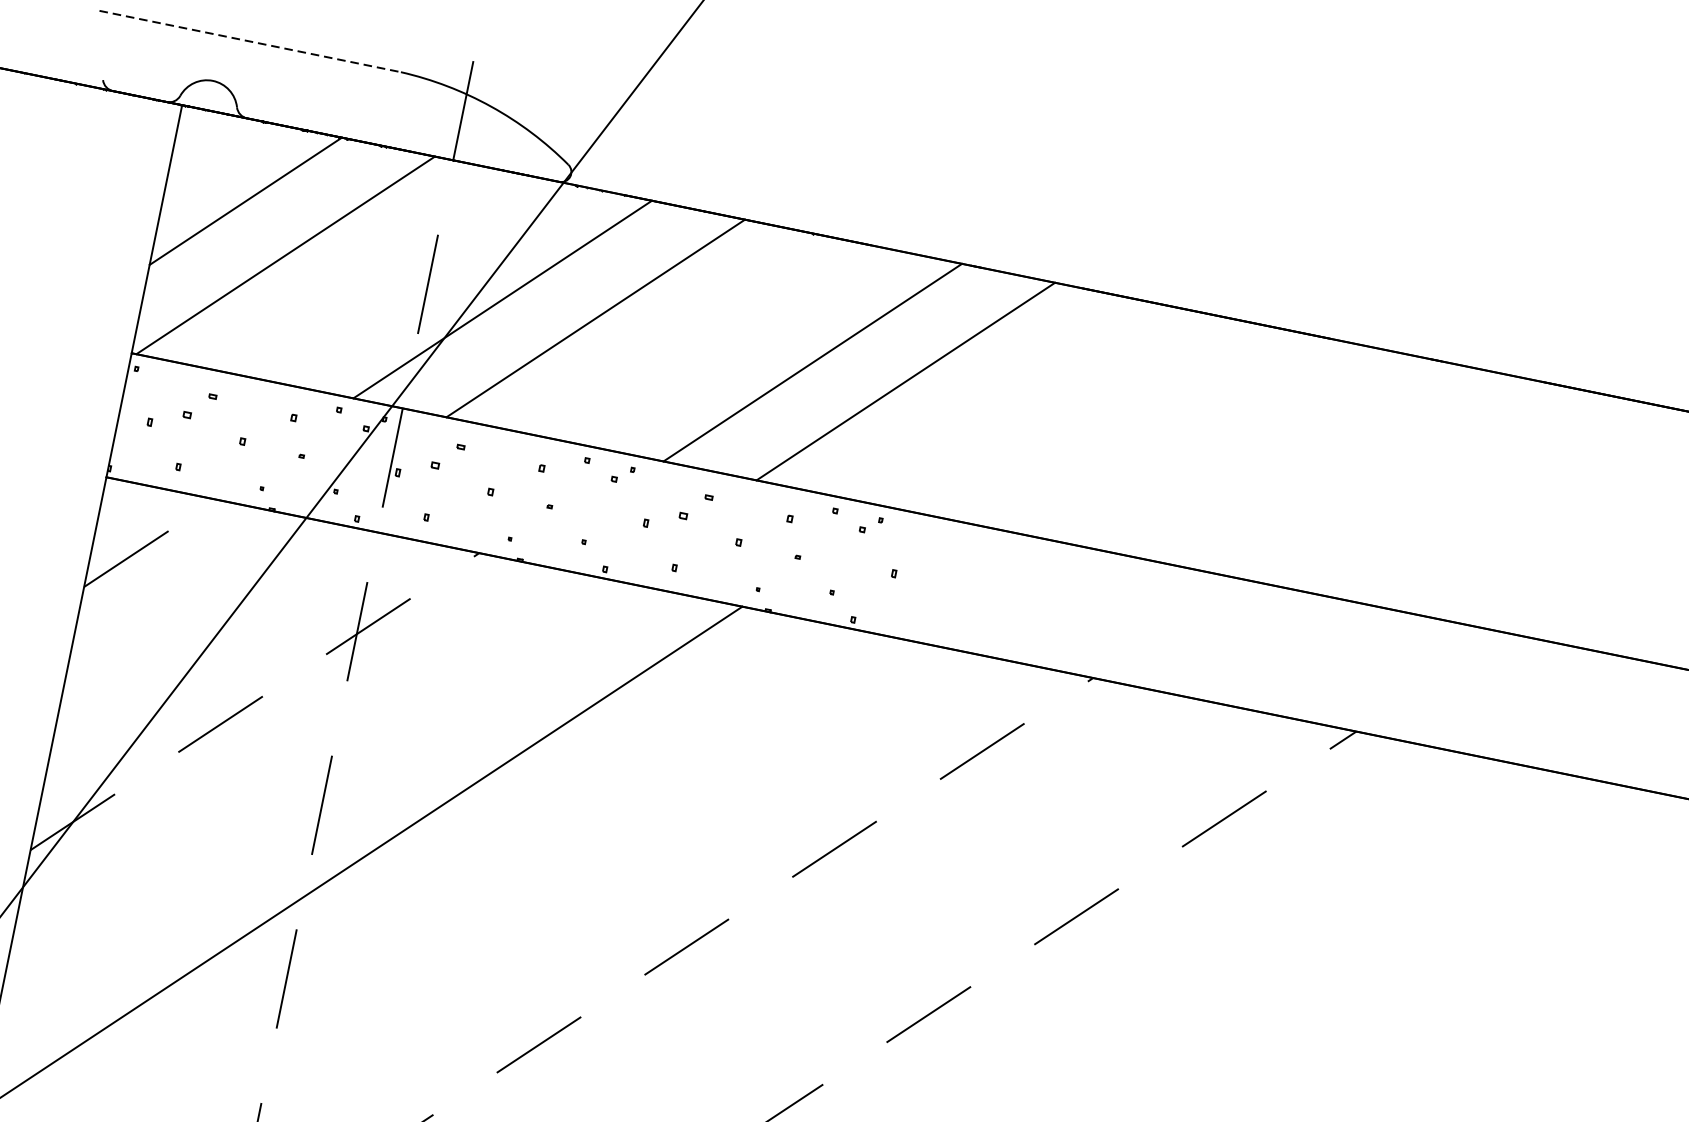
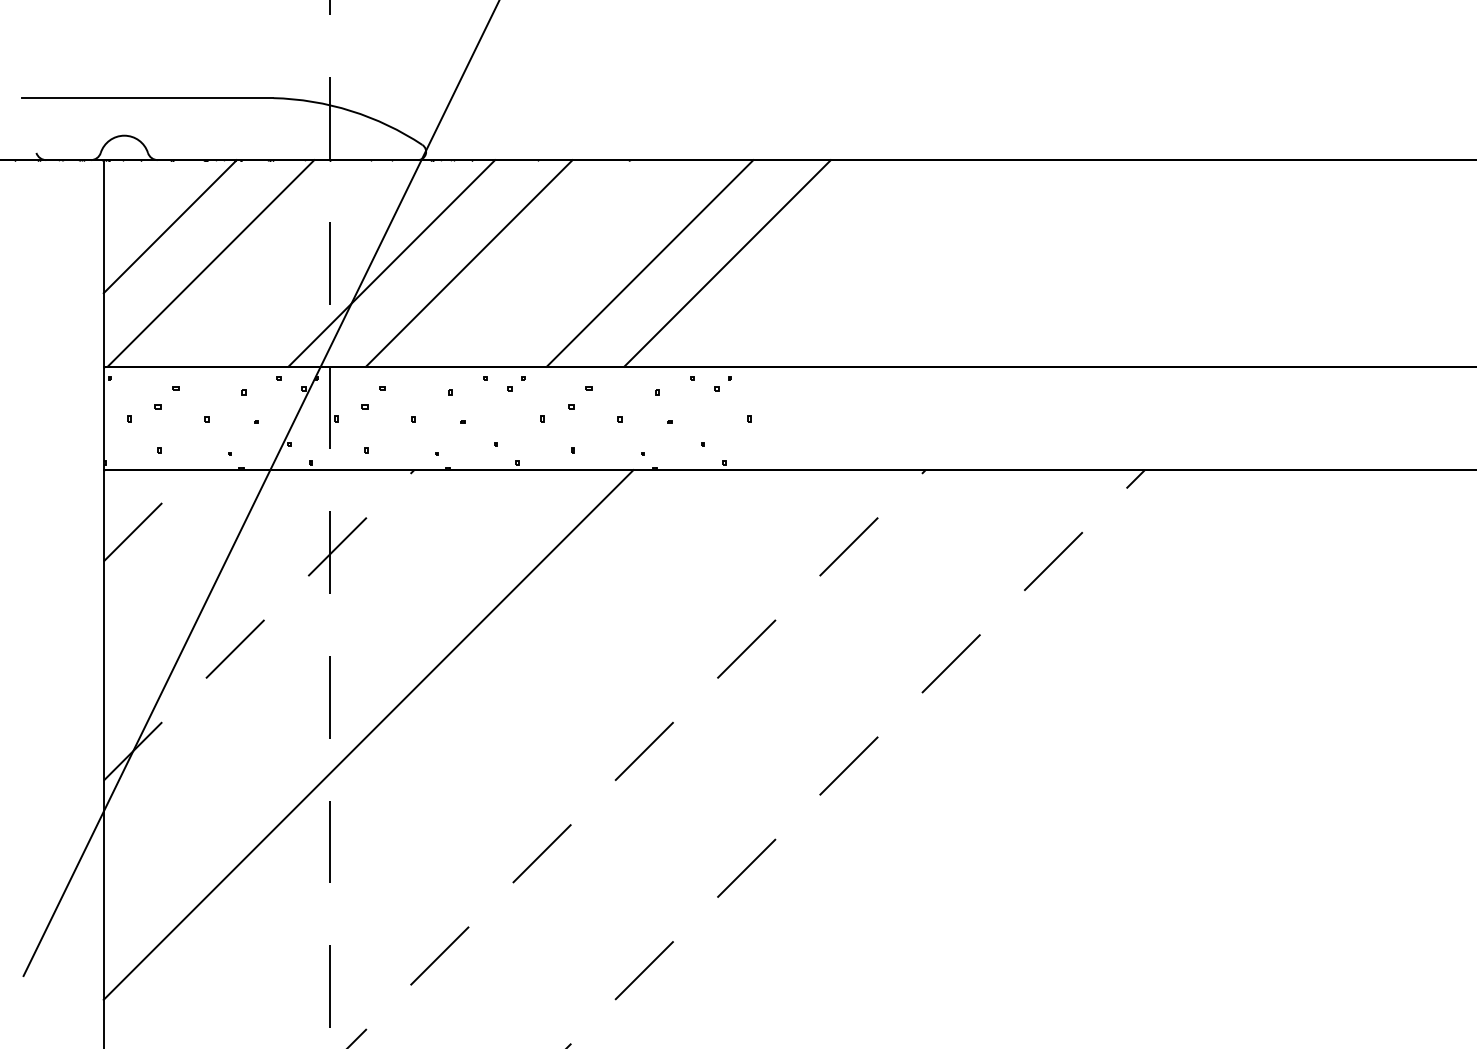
line: (249, 41) -> (147, 98), dashed -> solid

